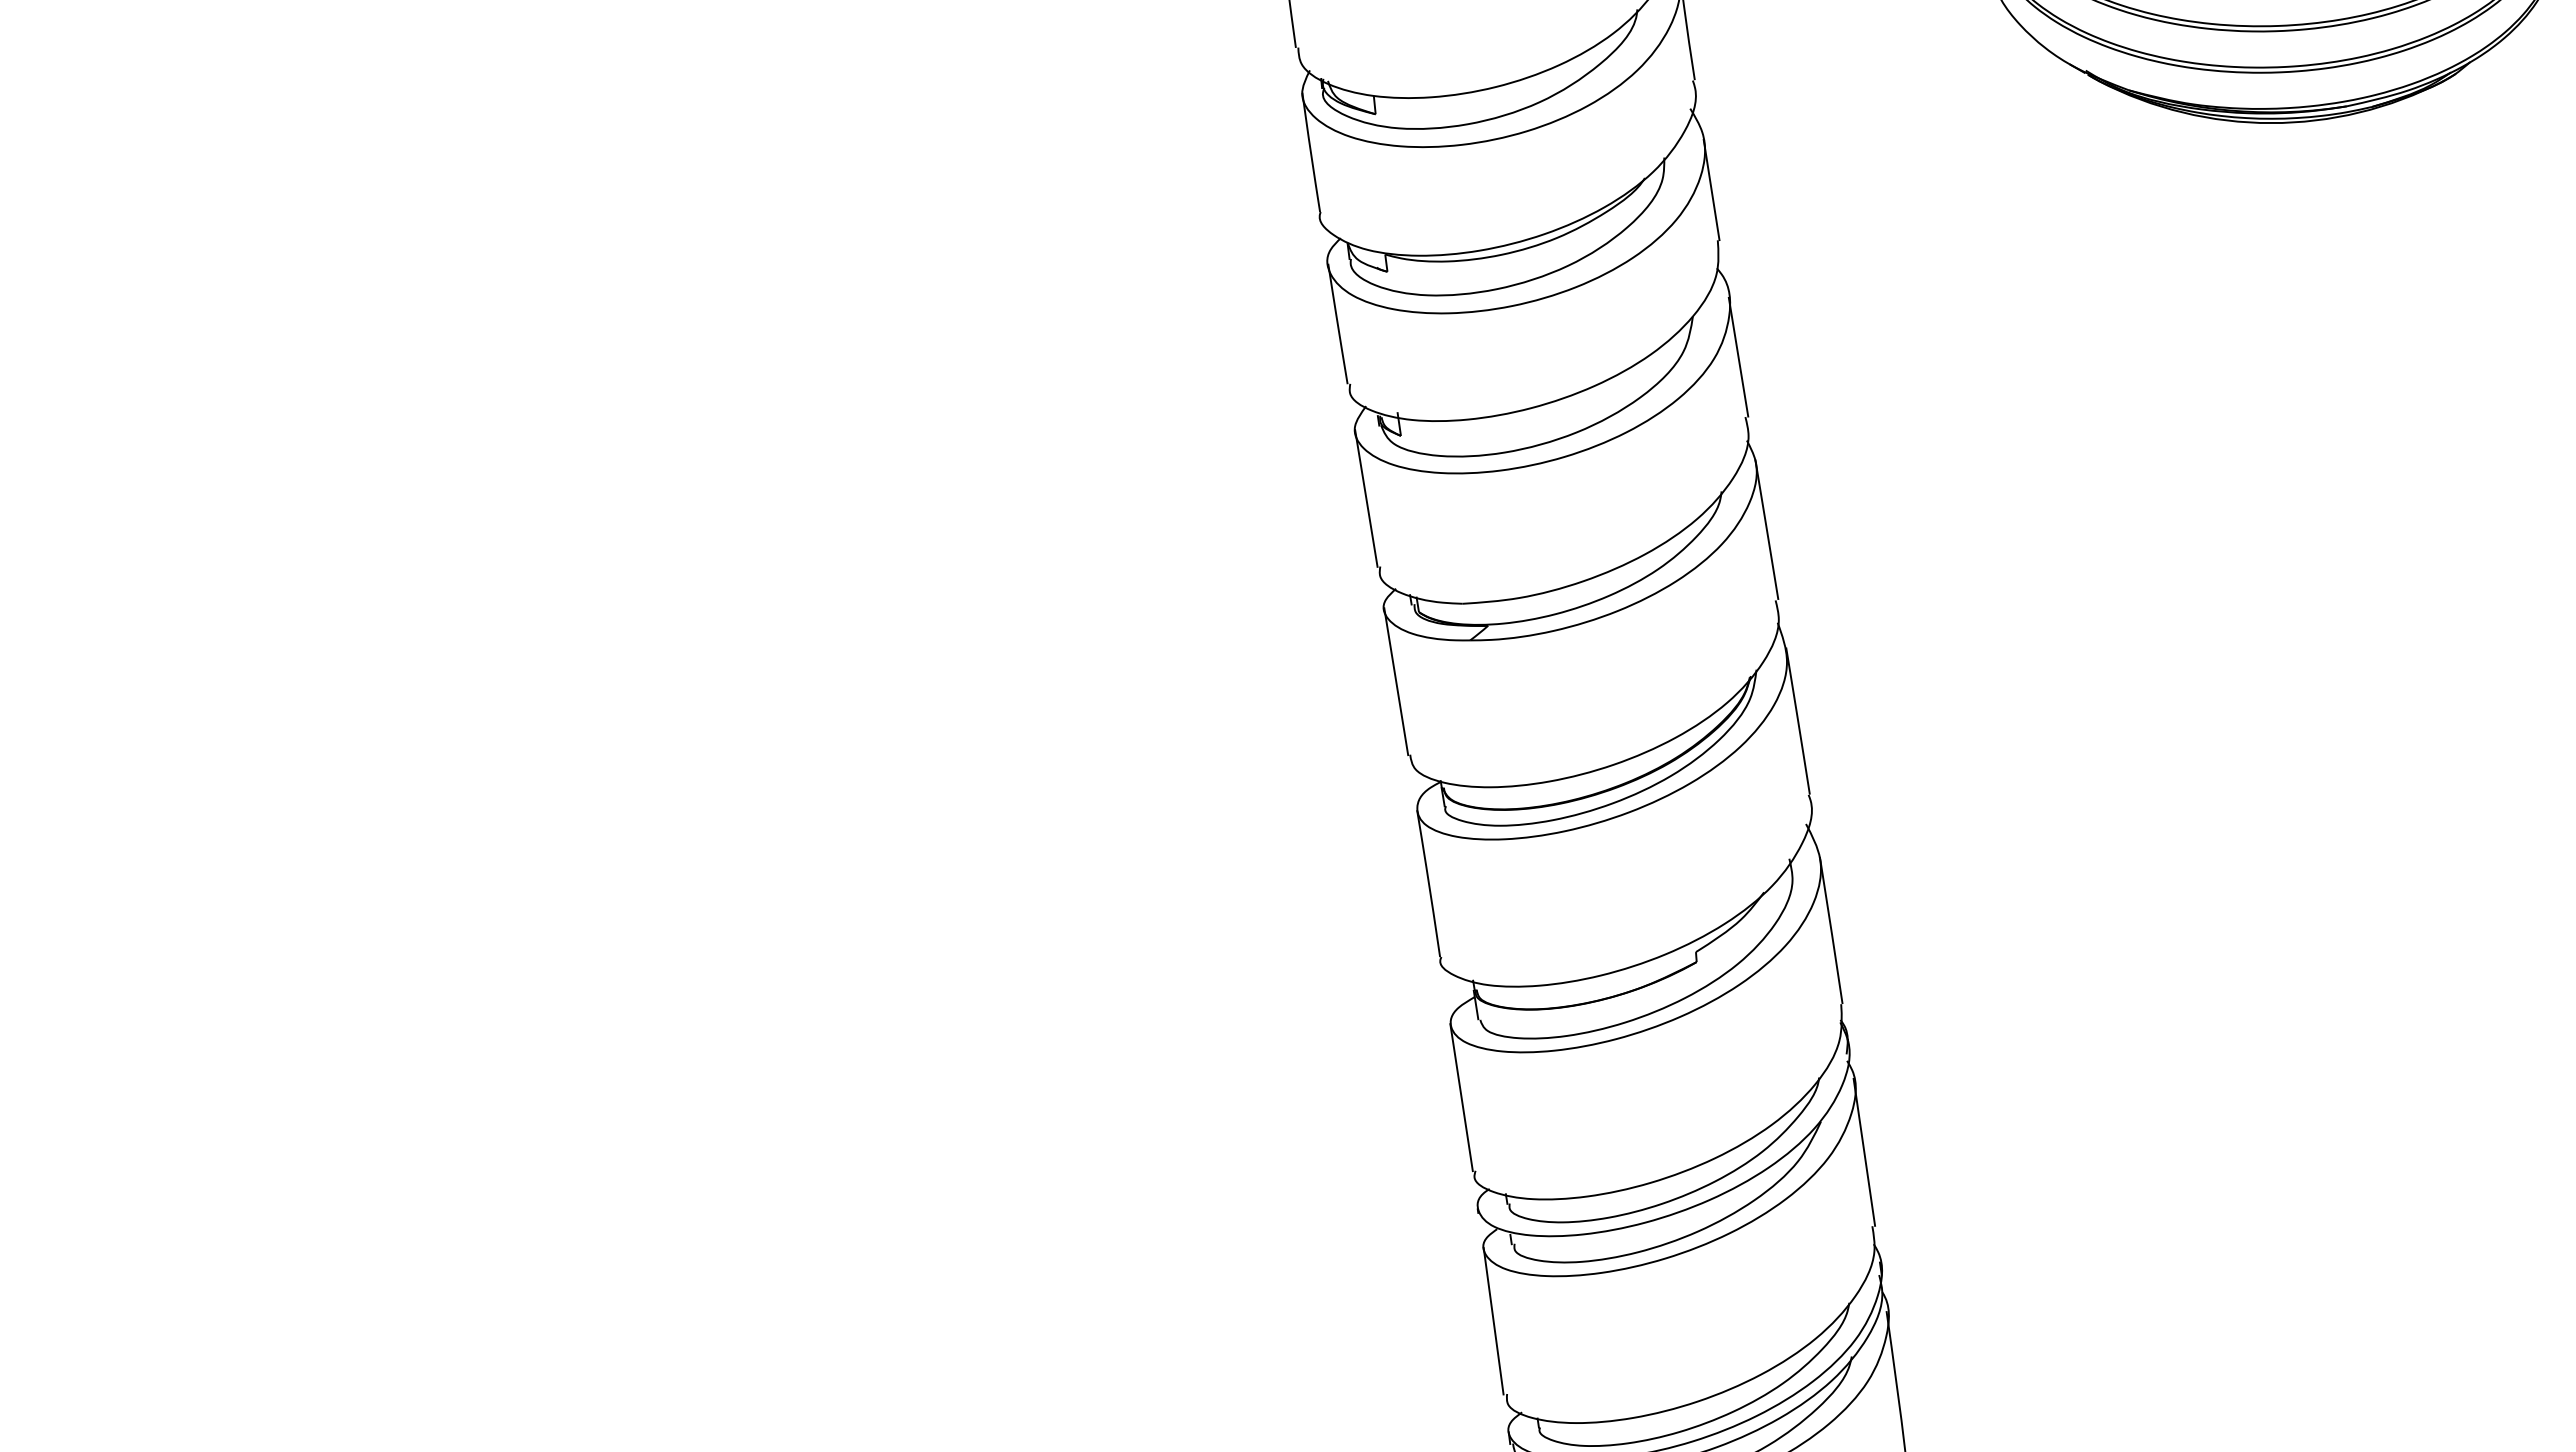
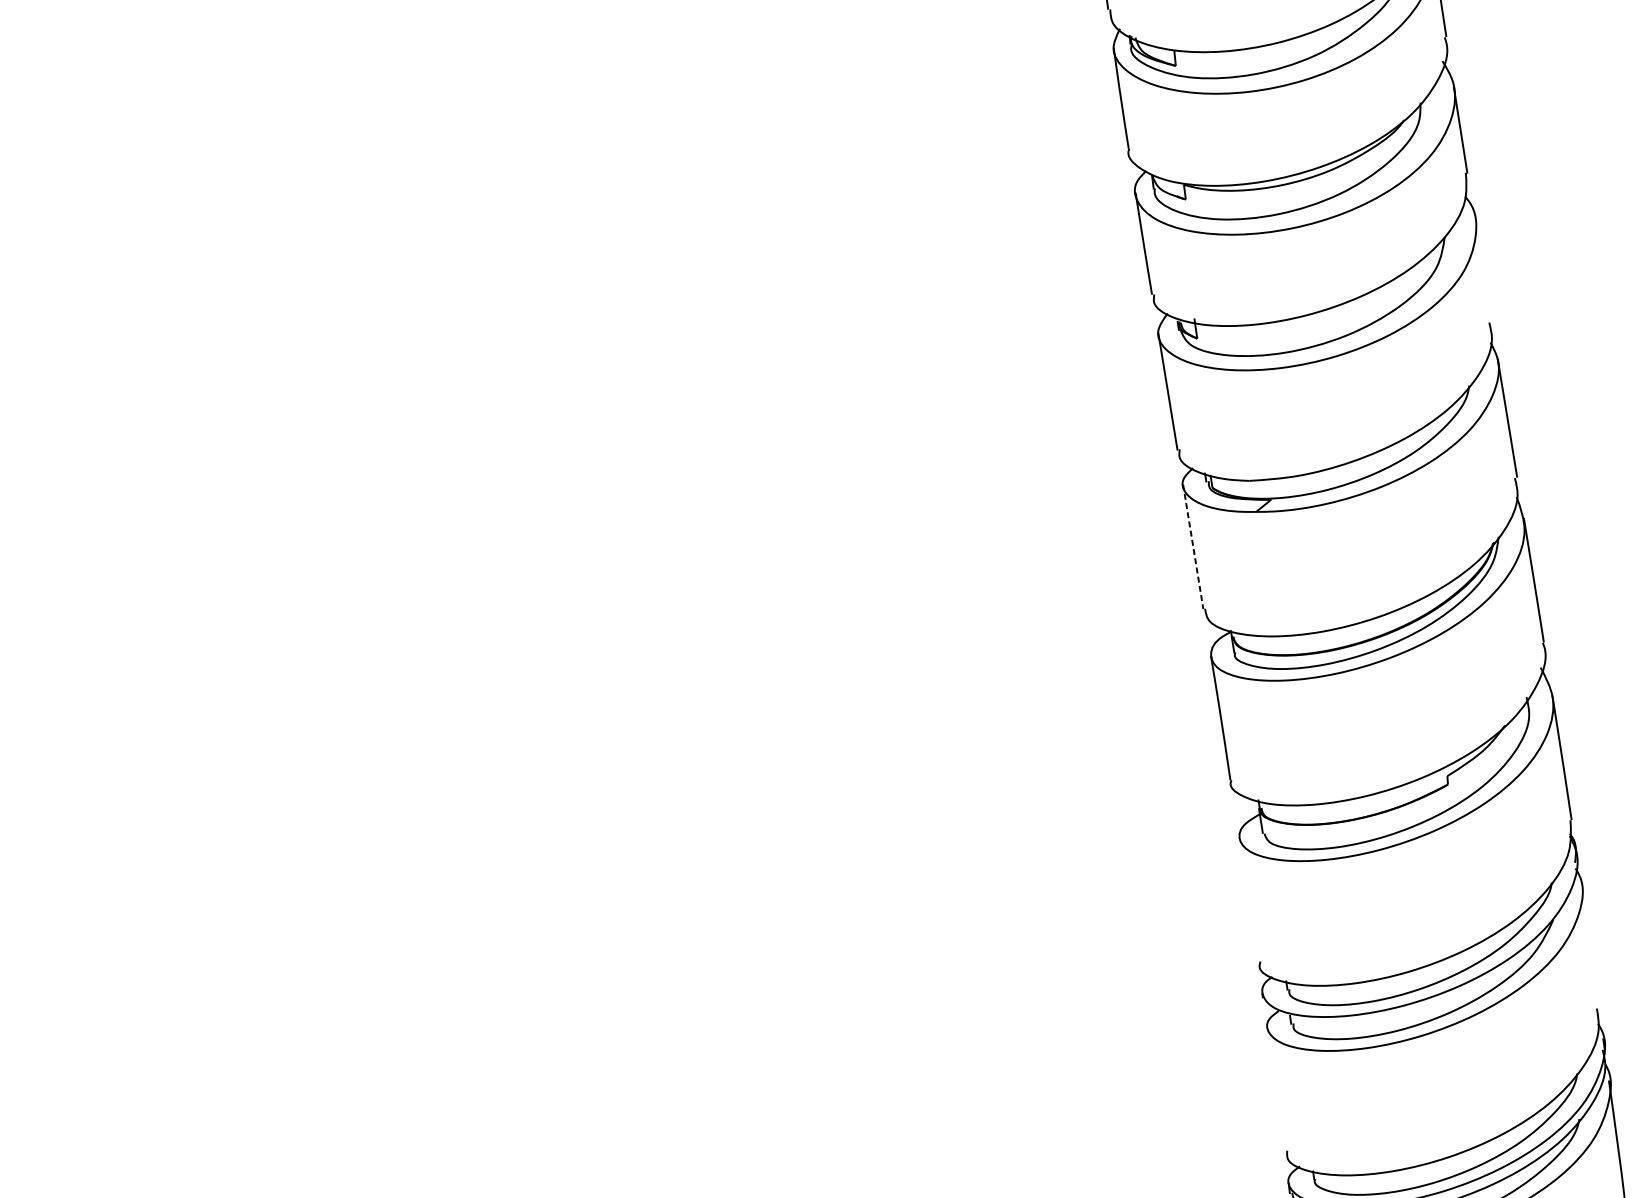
line: (1738, 356) -> (1483, 271), removed
line: (1396, 682) -> (1193, 547), solid -> dashed
line: (1461, 1097) -> (1248, 899), removed
line: (1864, 1151) -> (1590, 945), removed
line: (1493, 1320) -> (1275, 1088), removed

